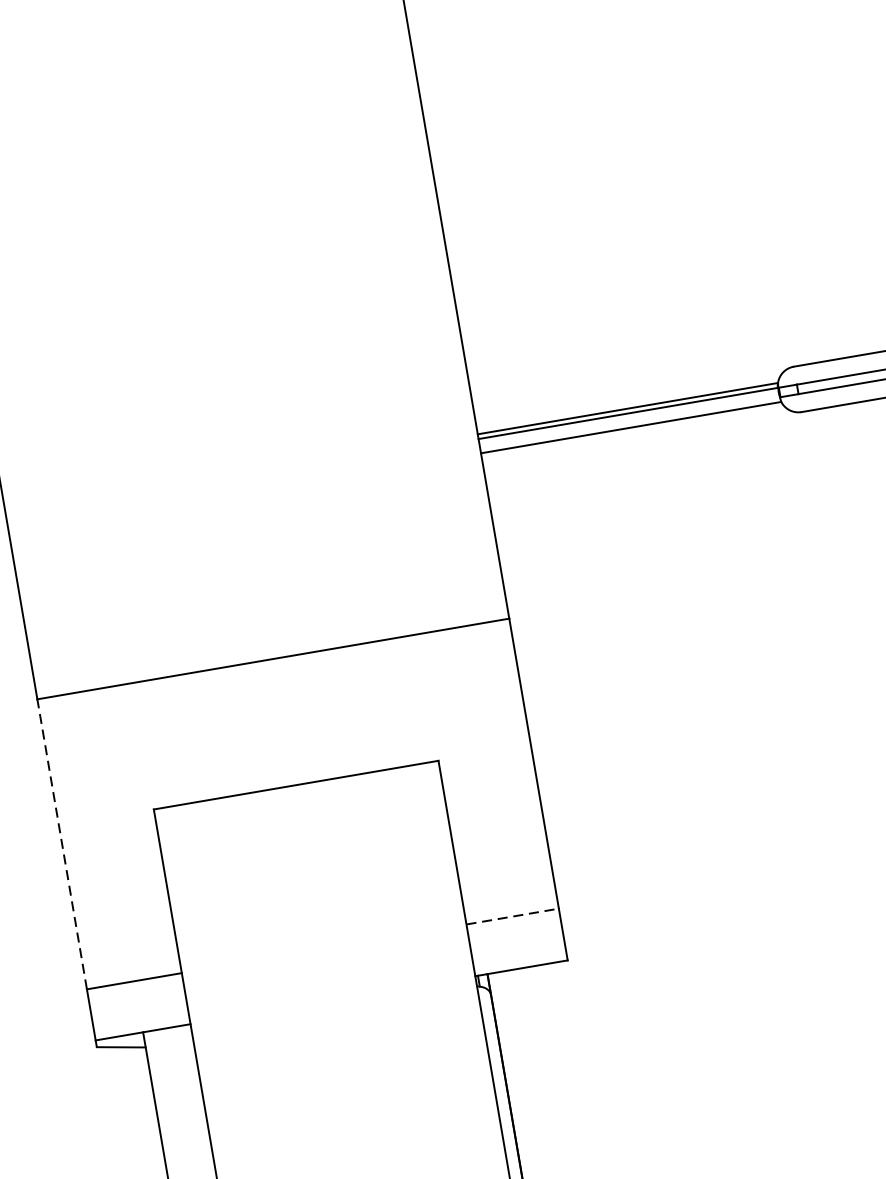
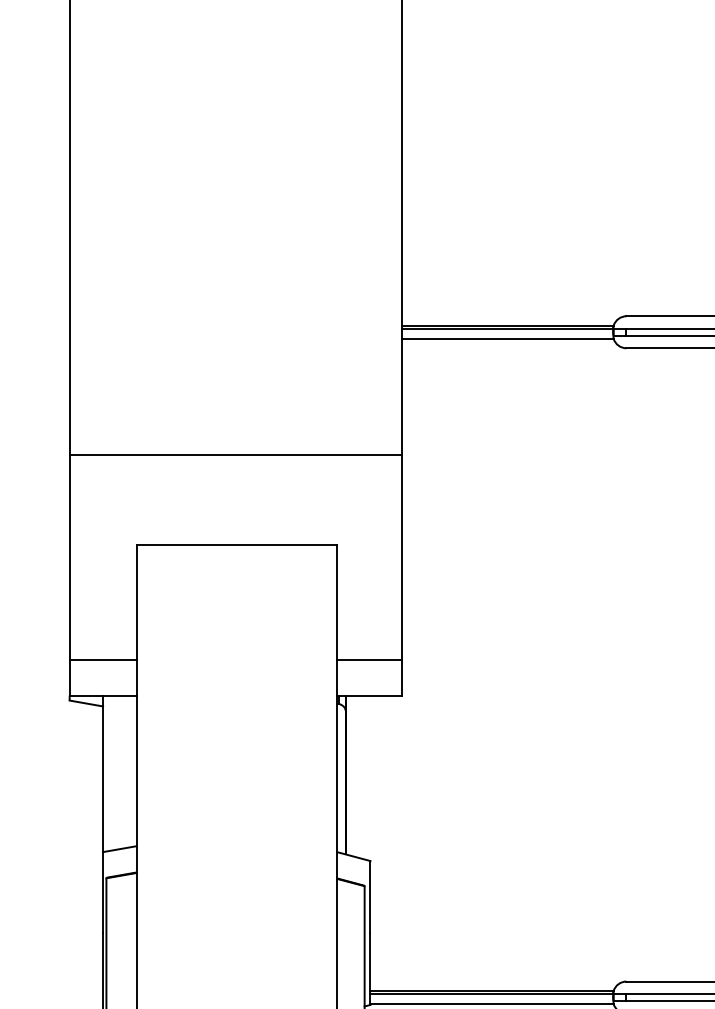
line: (61, 844) -> (69, 557), dashed -> solid
line: (512, 916) -> (369, 659), dashed -> solid

